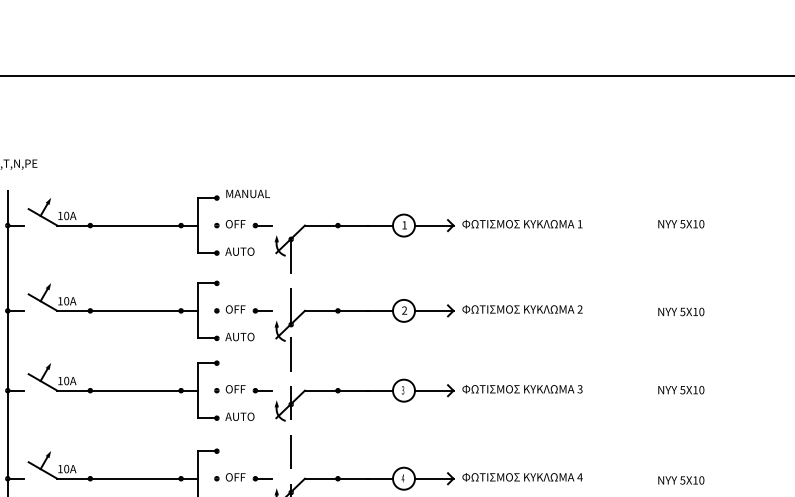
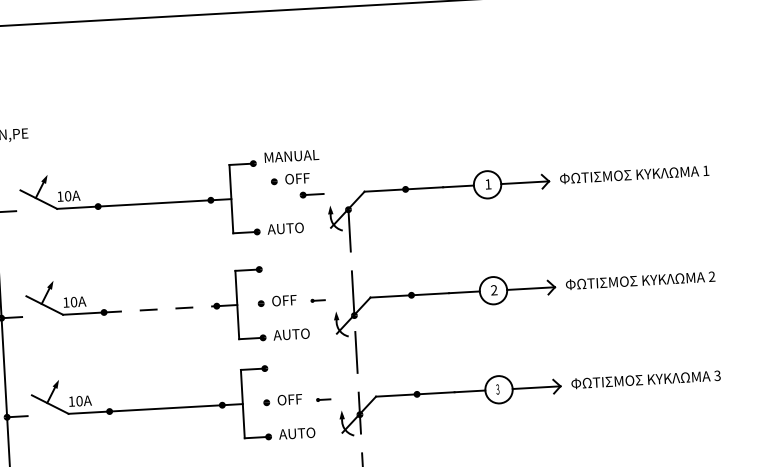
text: (229, 224) -> (289, 179), moved
line: (136, 310) -> (161, 308), solid -> dashed
part: (262, 310) -> (317, 300), size x0.6
part: (262, 390) -> (323, 399), size x0.6

